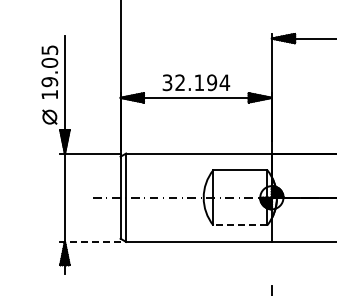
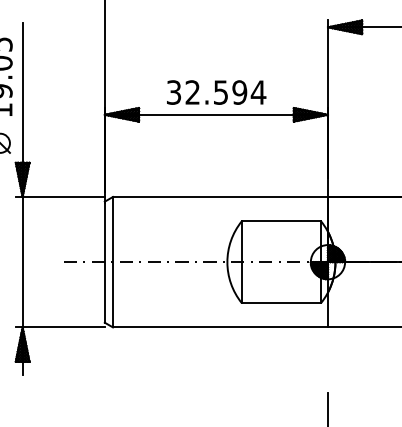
text: (198, 82) -> (219, 92), 32.194 -> 32.594
line: (240, 225) -> (281, 303), dashed -> solid
line: (92, 241) -> (63, 326), dashed -> solid

